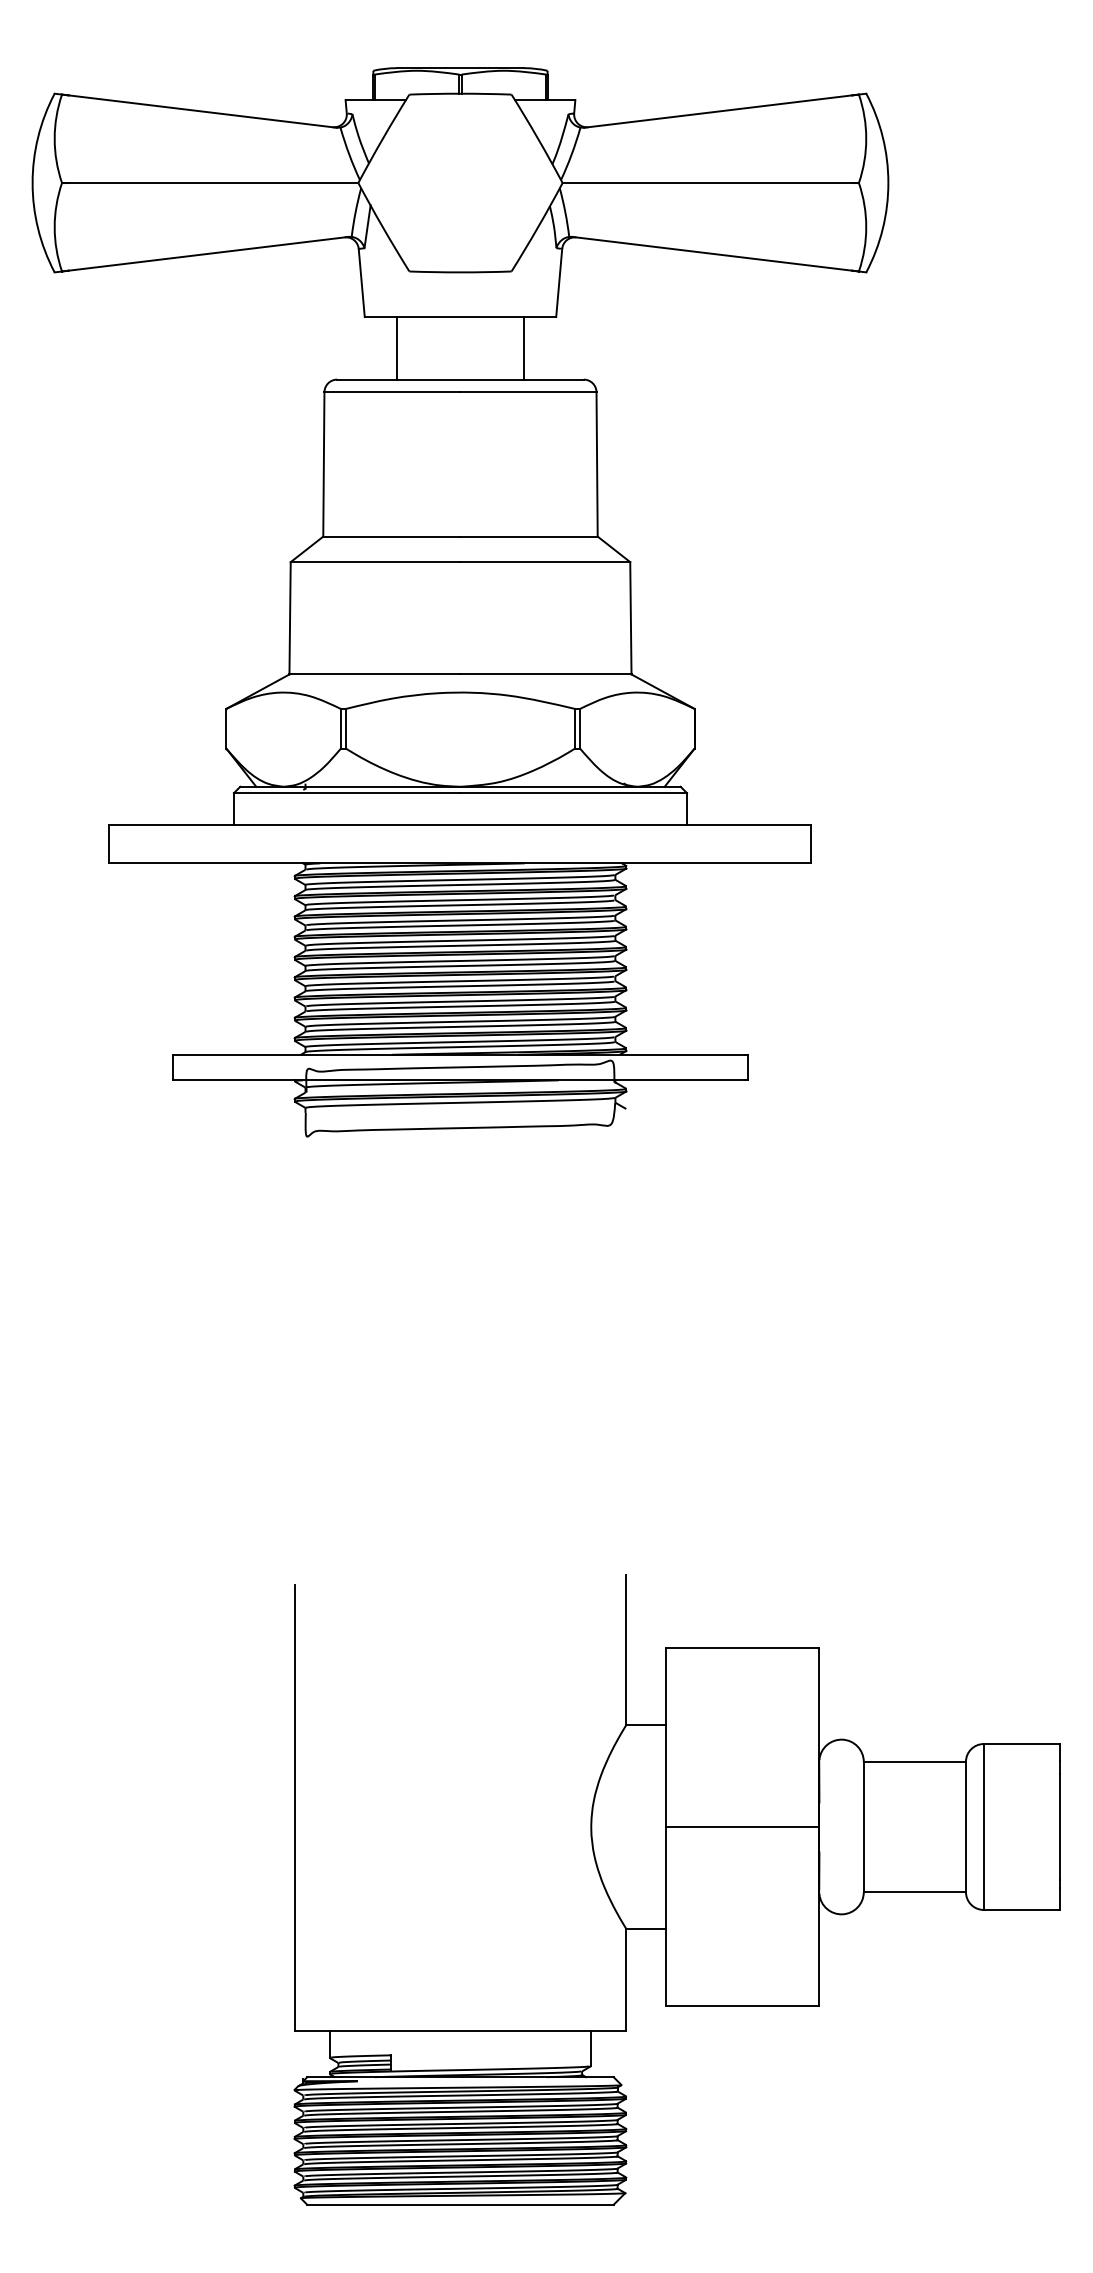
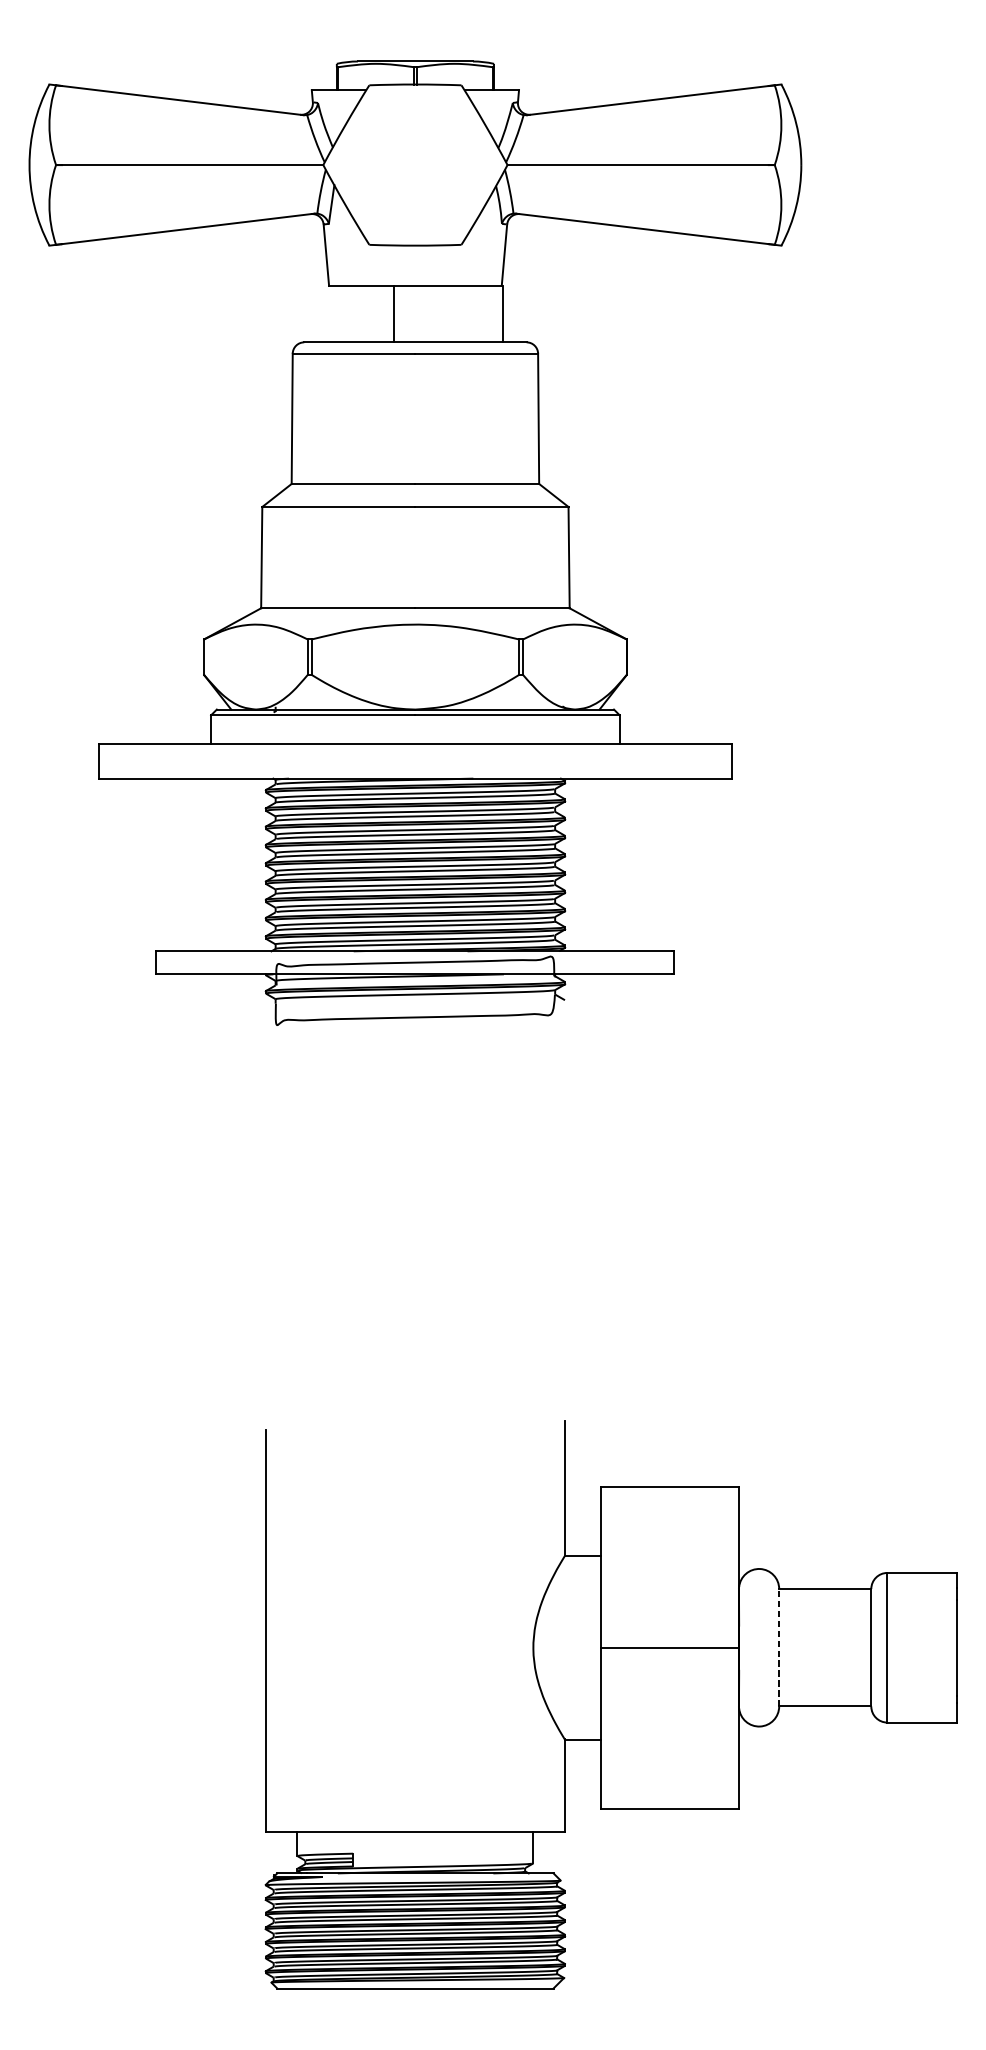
line: (396, 348) -> (393, 314), moved
line: (524, 348) -> (502, 314), moved
line: (863, 1826) -> (778, 1647), solid -> dashed

